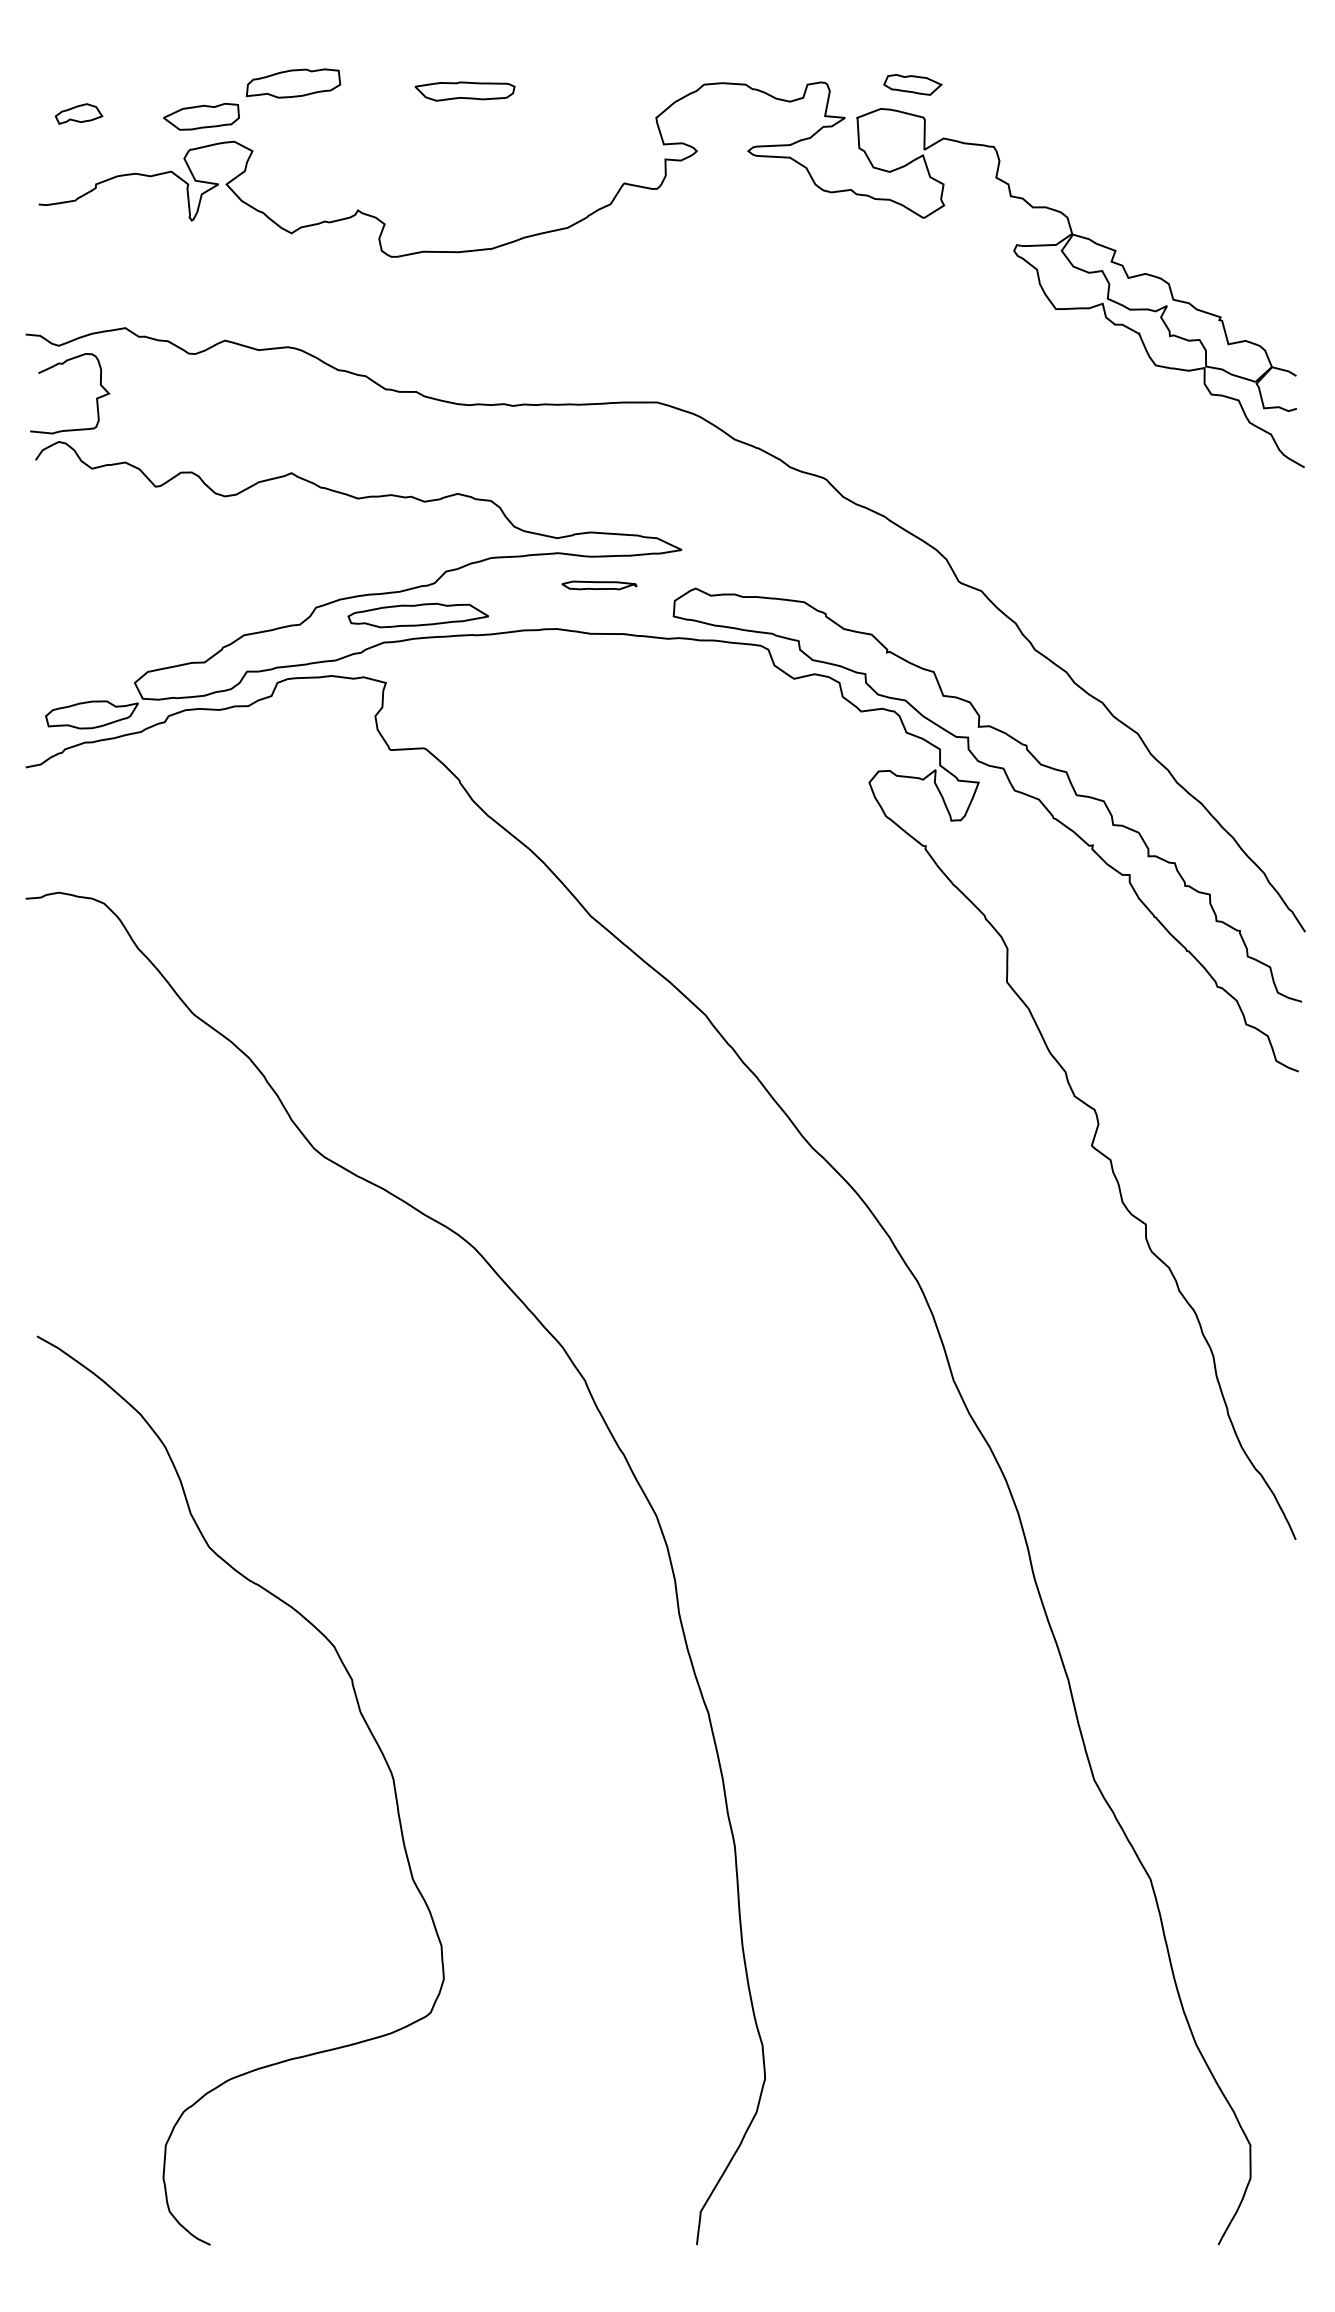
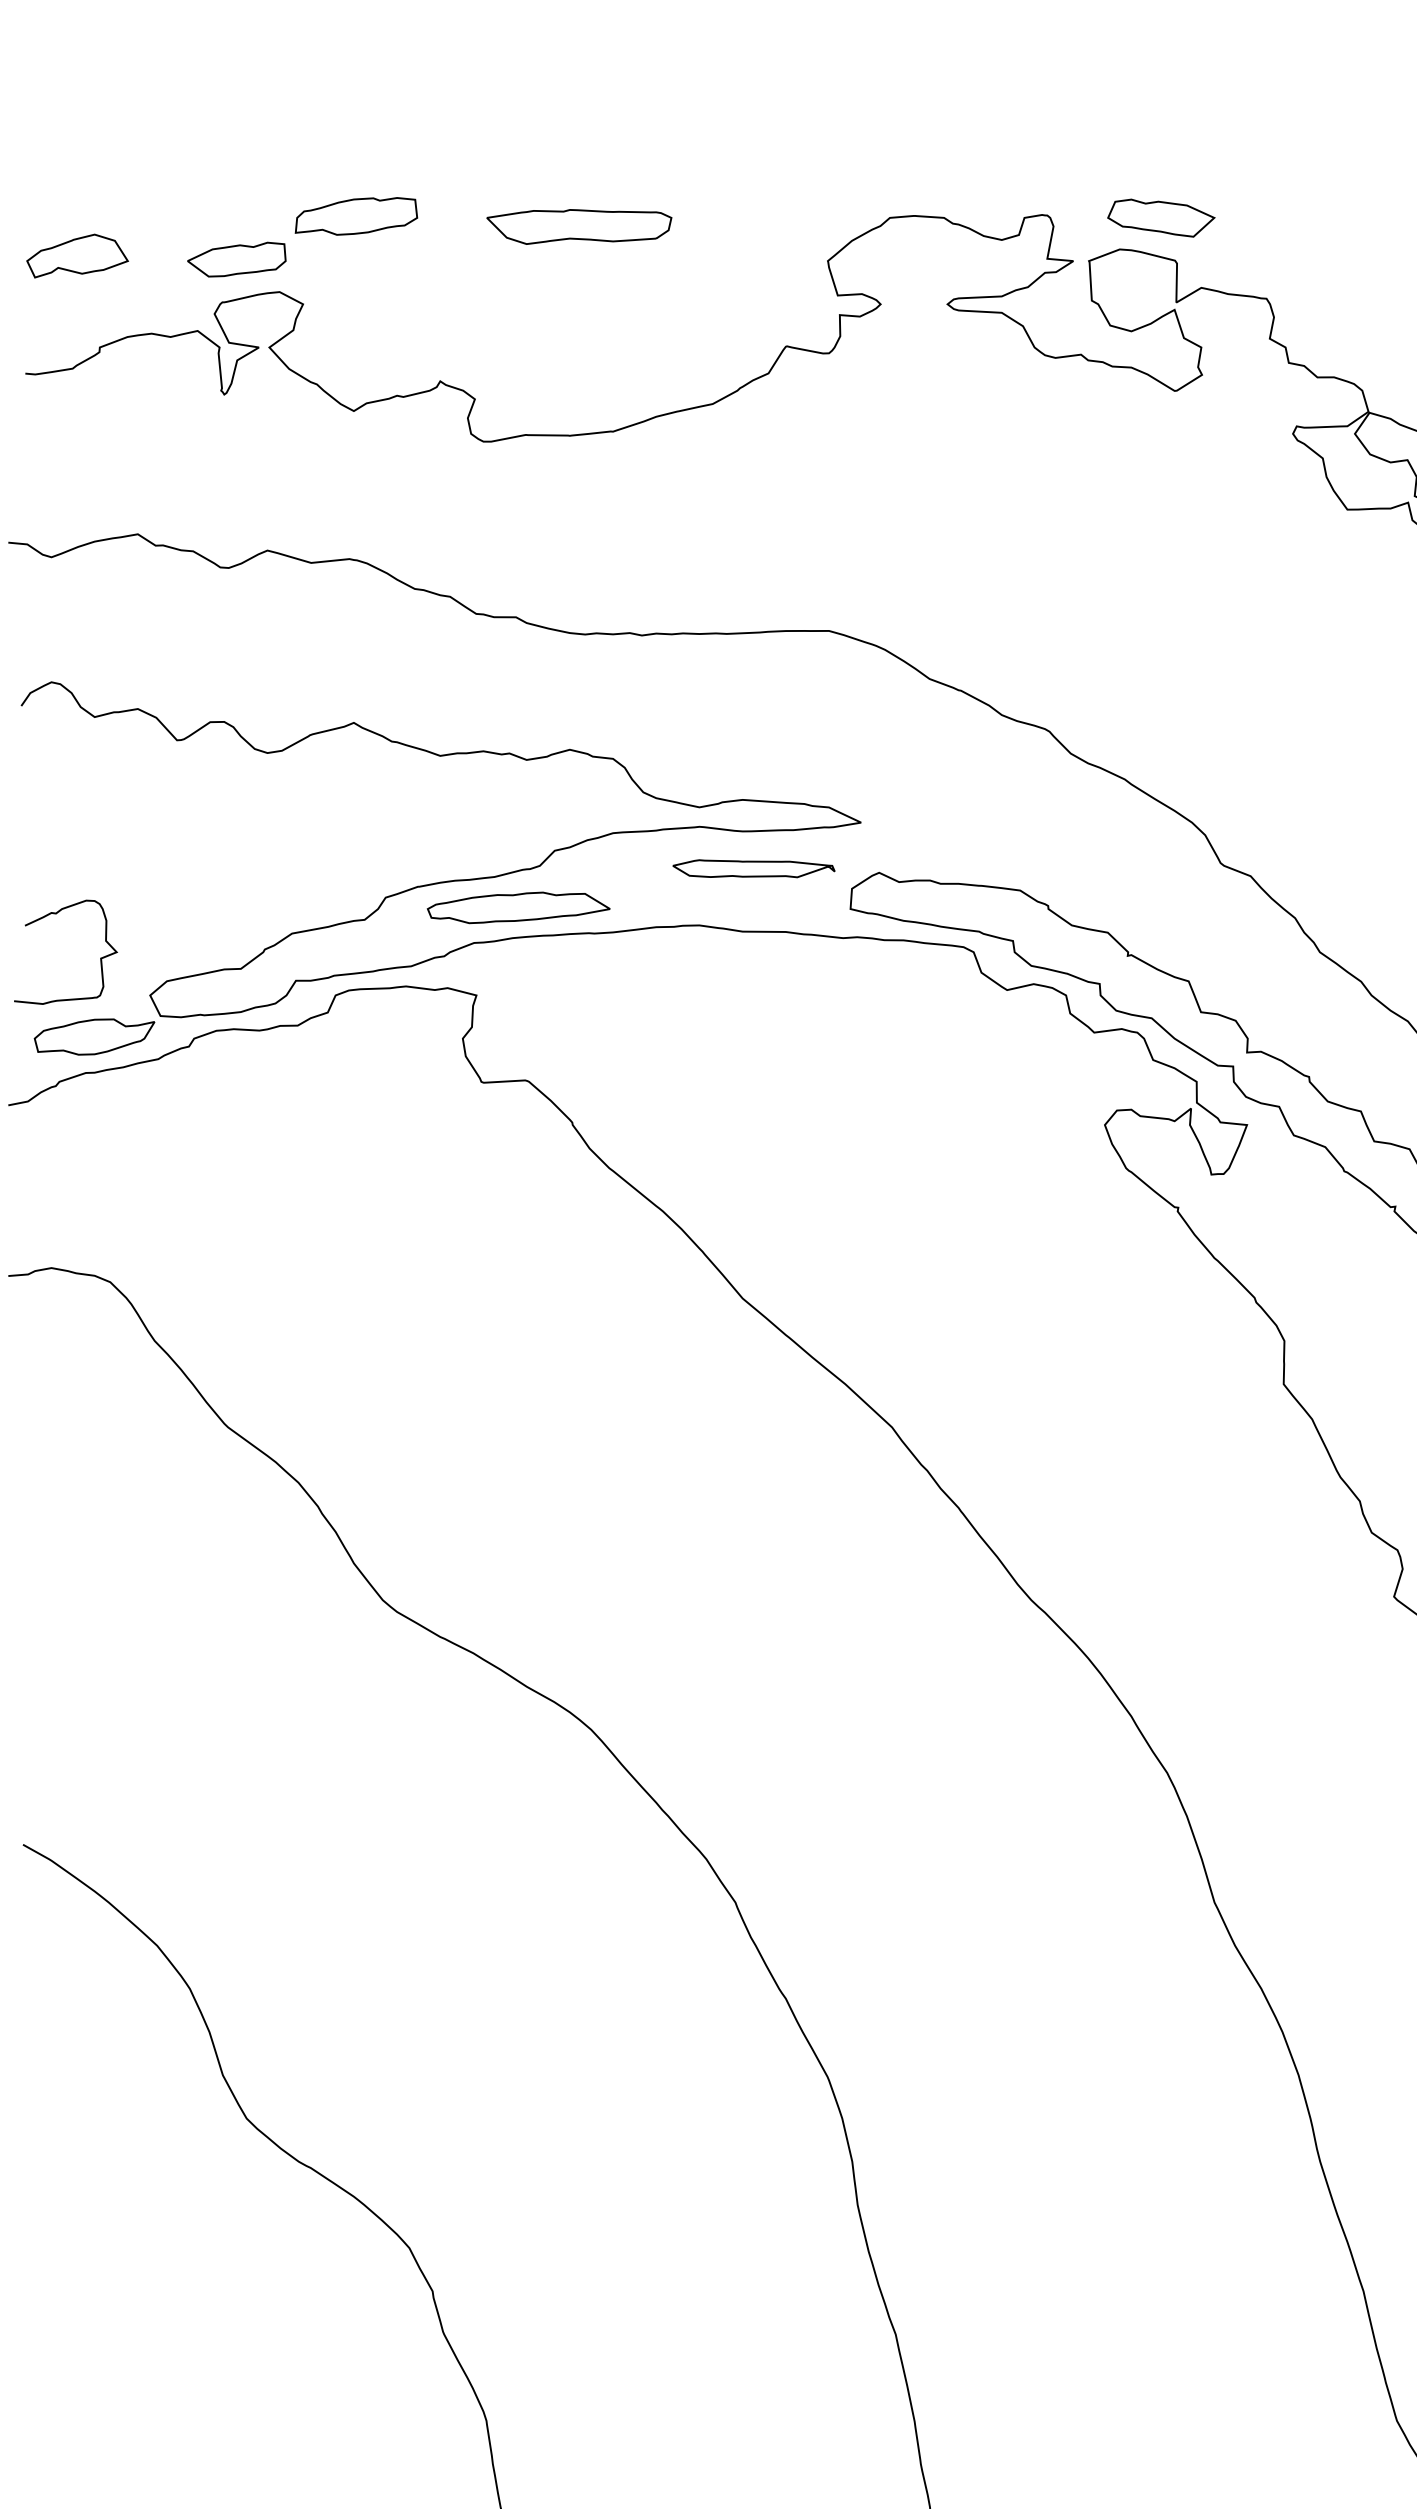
part: (912, 84) -> (1160, 217), size x1.43
part: (464, 91) -> (578, 226), size x1.43
part: (78, 113) -> (76, 255), size x1.67
curve: (96, 397) -> (100, 957), moved
part: (599, 585) -> (754, 868), size x1.67

